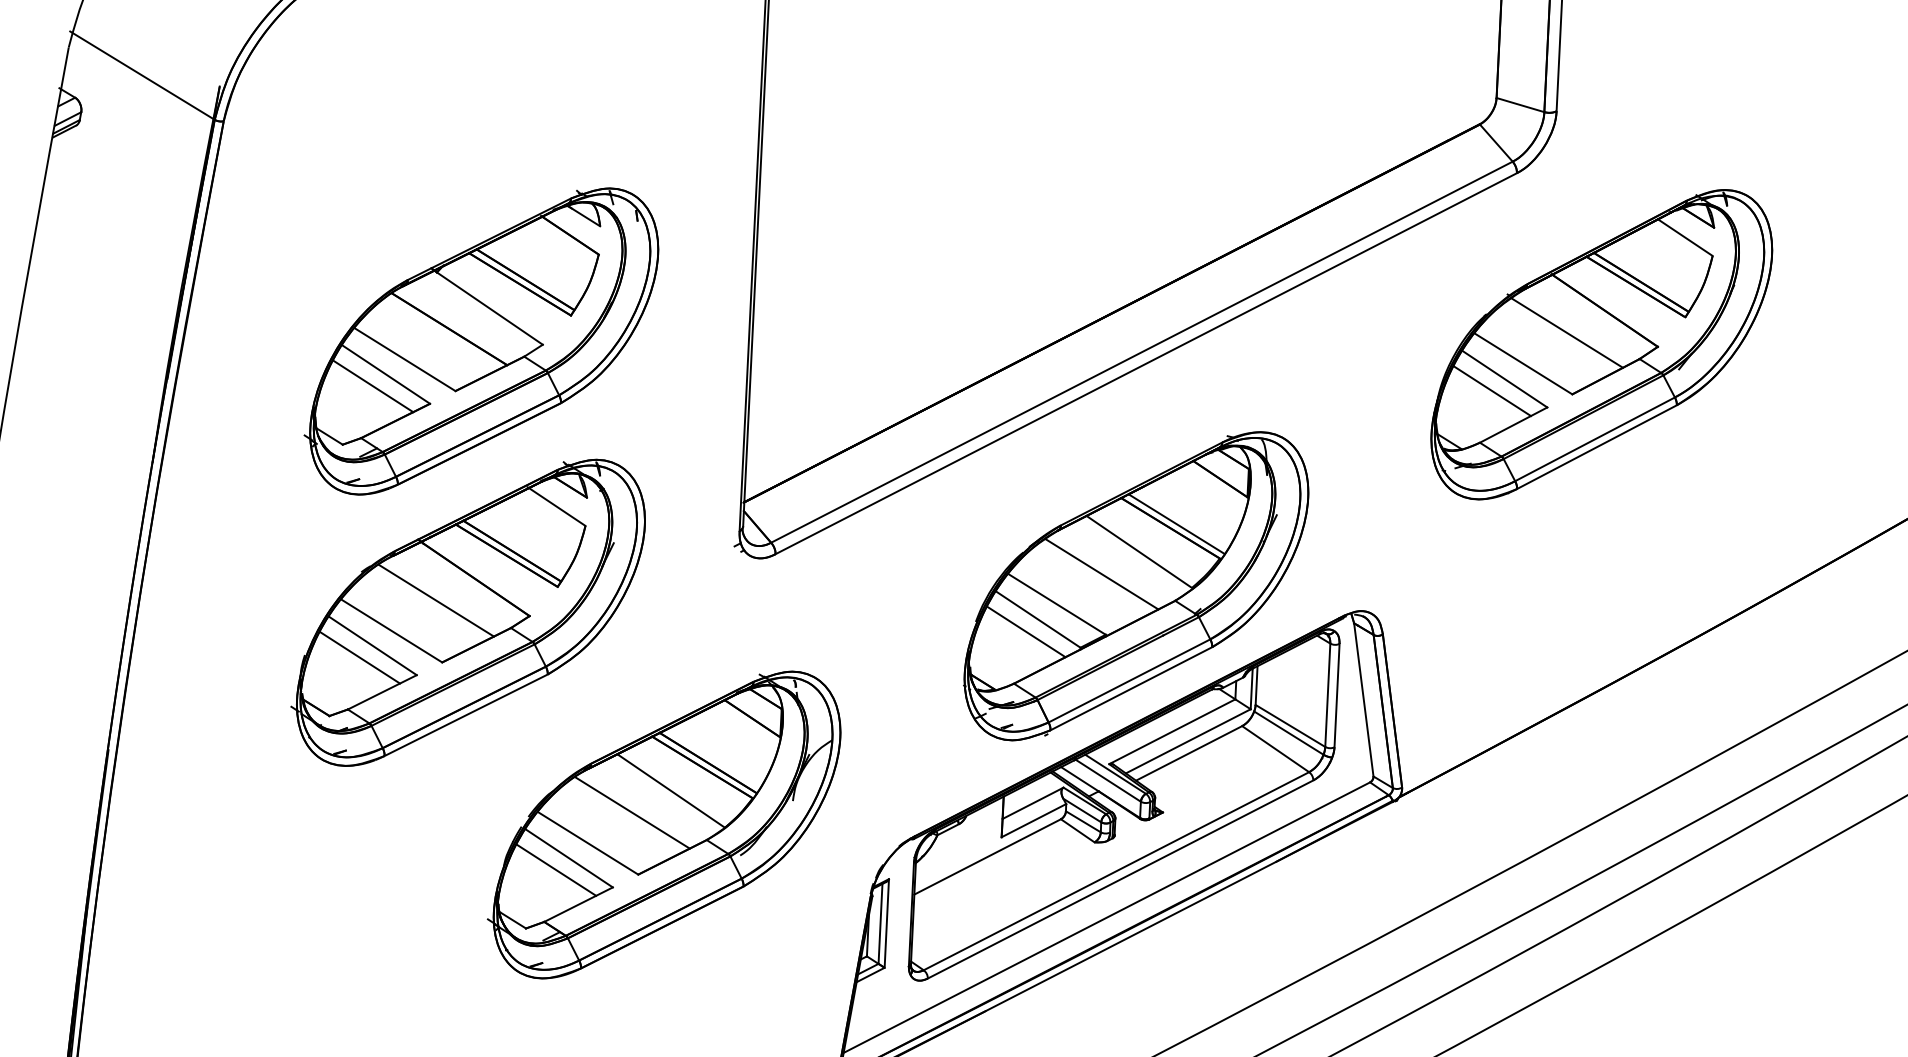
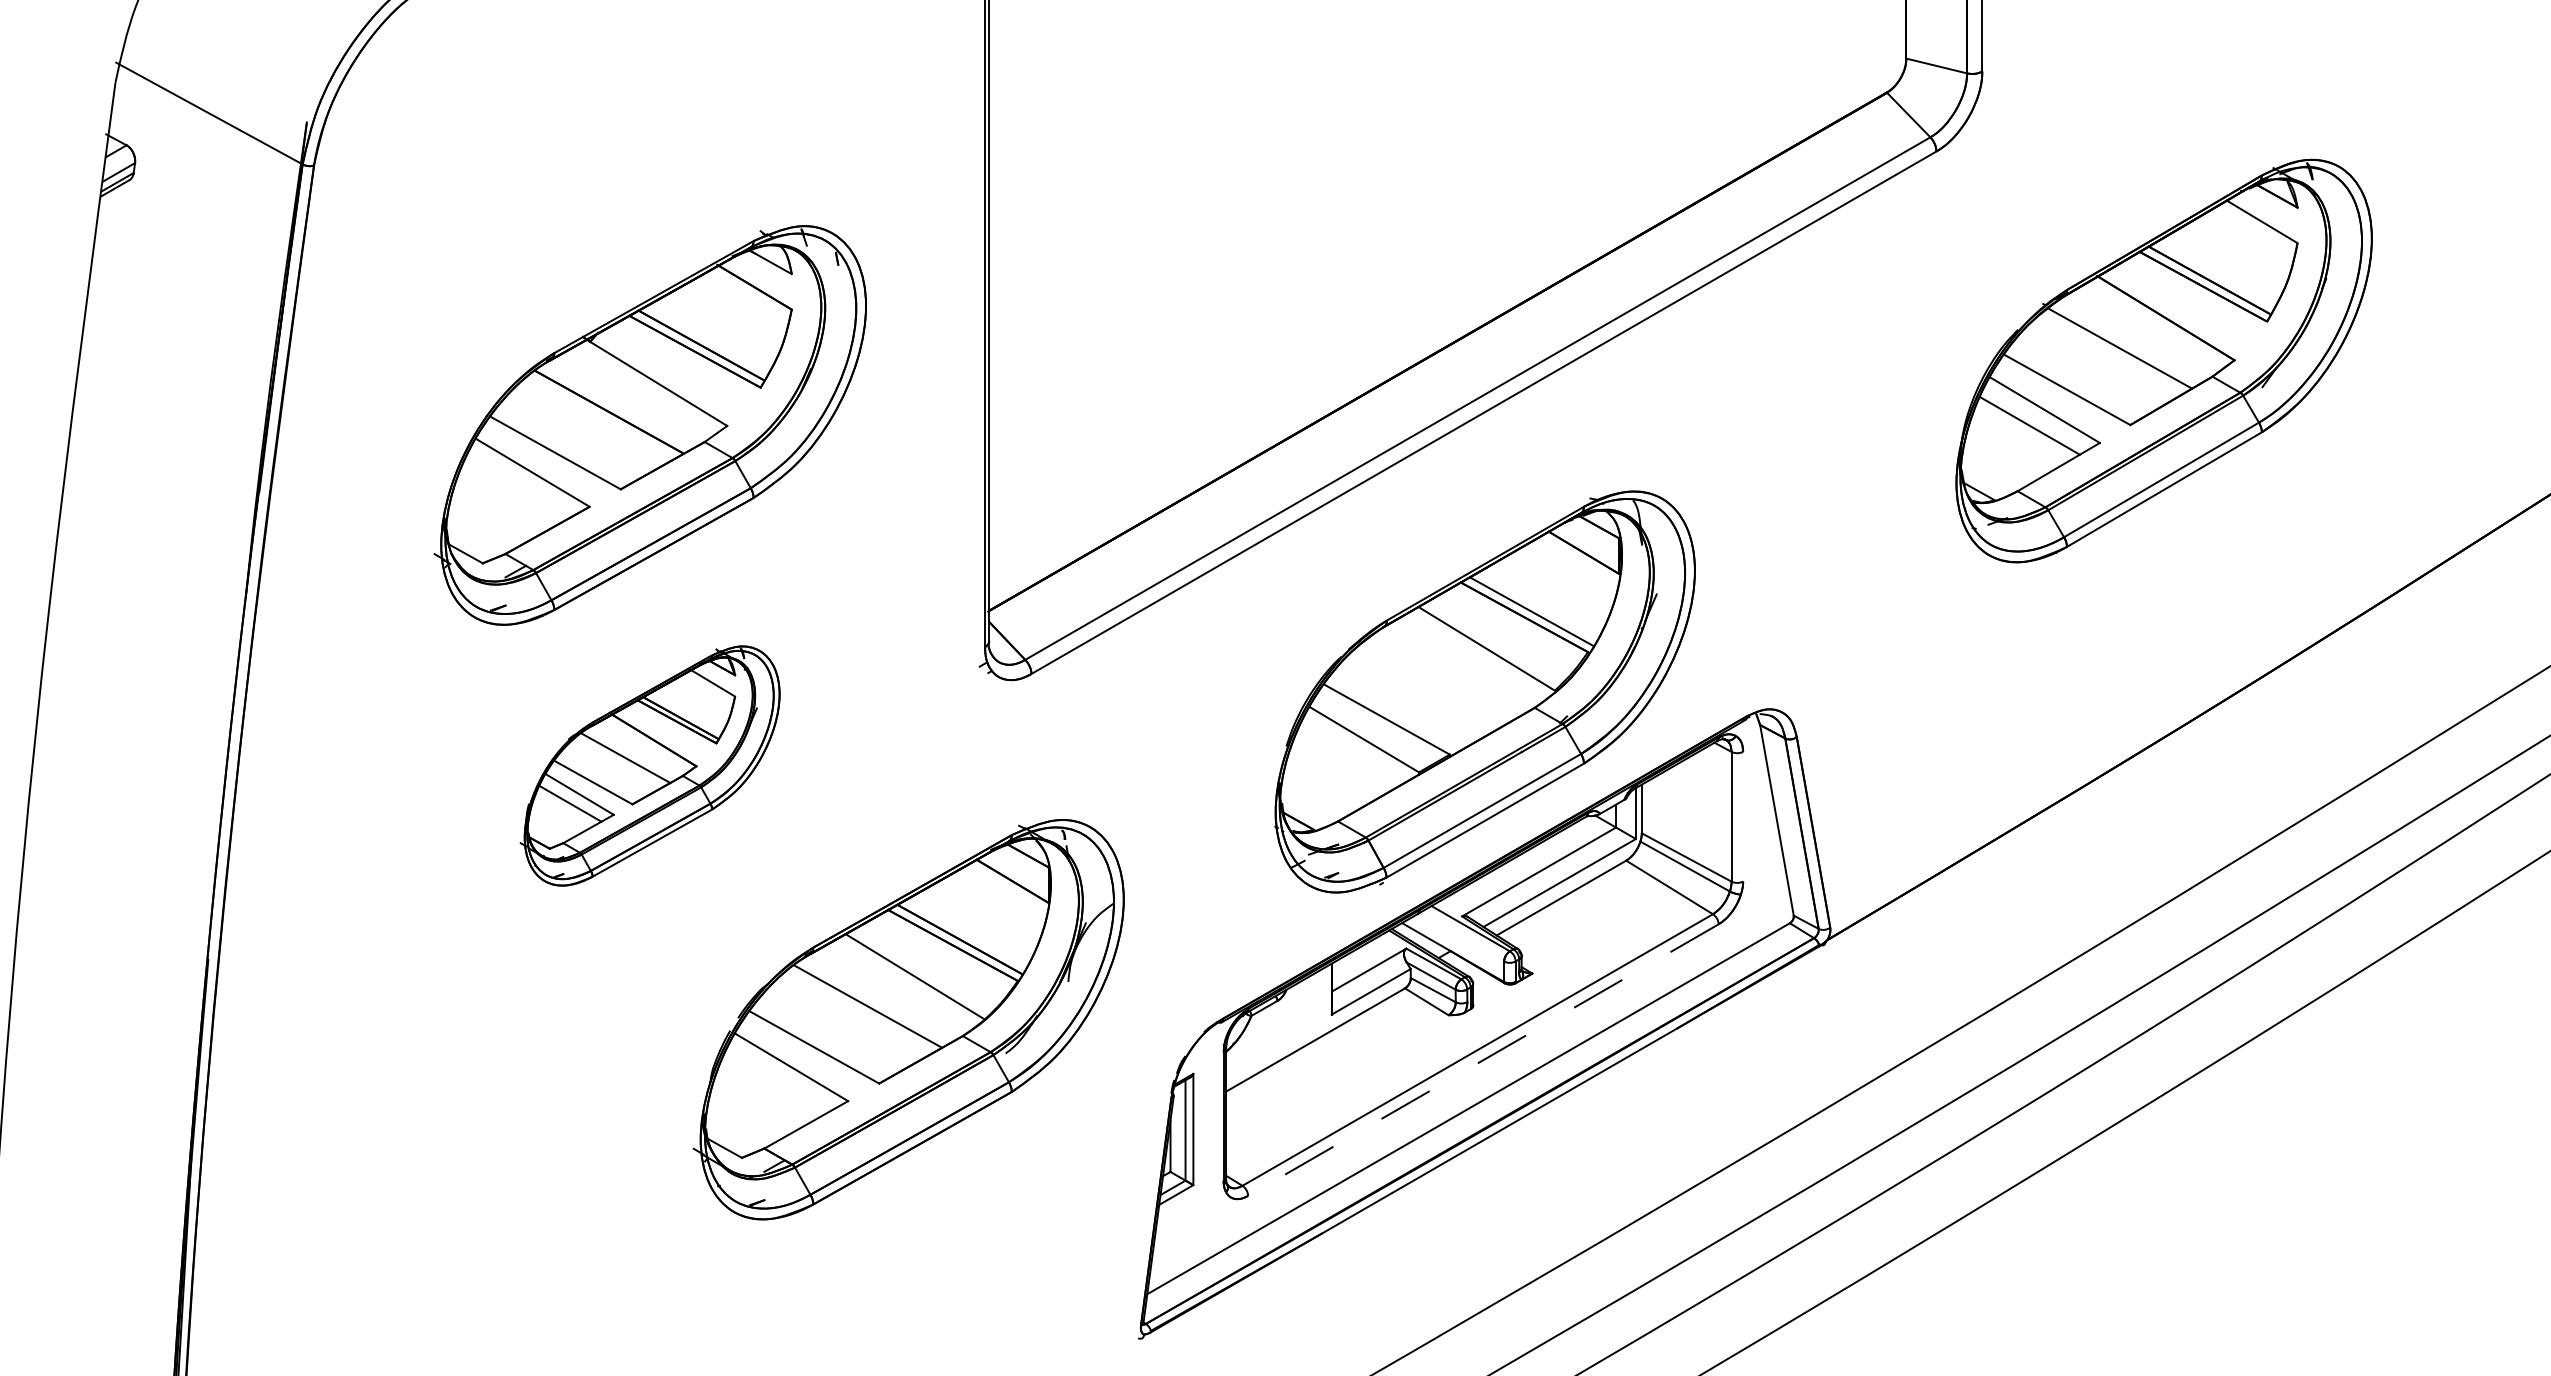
part: (1601, 344) -> (2163, 360), moved
line: (373, 386) -> (517, 488), removed
line: (1102, 573) -> (1441, 678), removed
part: (467, 612) -> (649, 765), size x0.6
line: (1026, 632) -> (1350, 756), removed
line: (1337, 695) -> (1743, 816), removed
line: (1107, 780) -> (1461, 936), removed
line: (556, 869) -> (776, 1082), removed
line: (1120, 879) -> (1483, 1060), solid -> dashed

